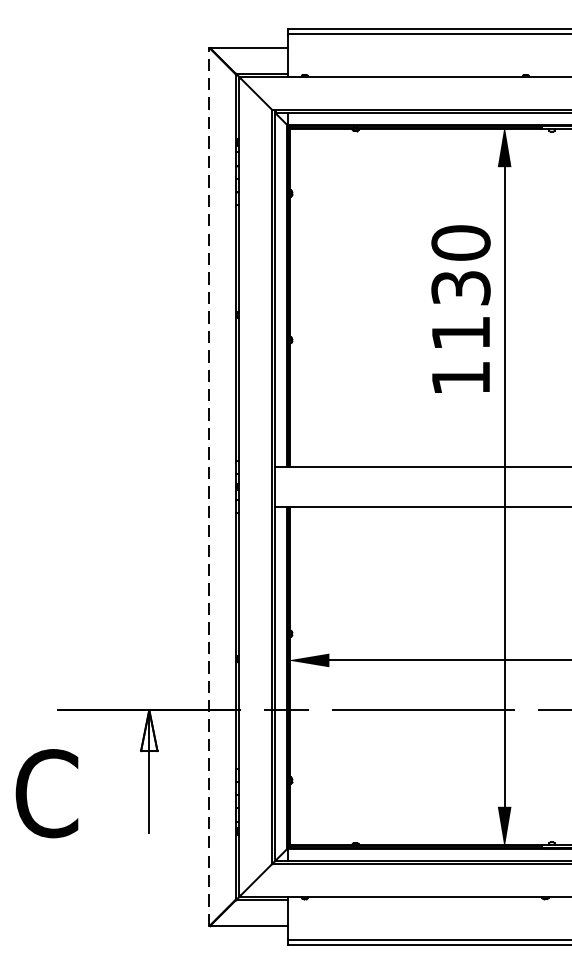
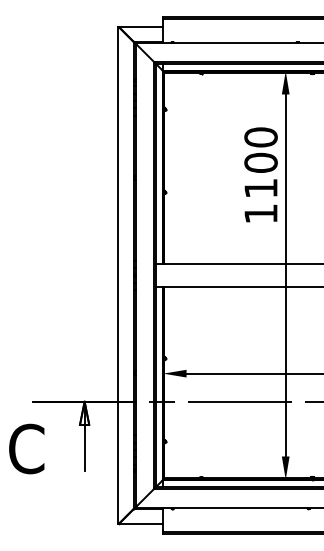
text: (460, 287) -> (260, 162), 1130 -> 1100
line: (209, 487) -> (118, 275), dashed -> solid

